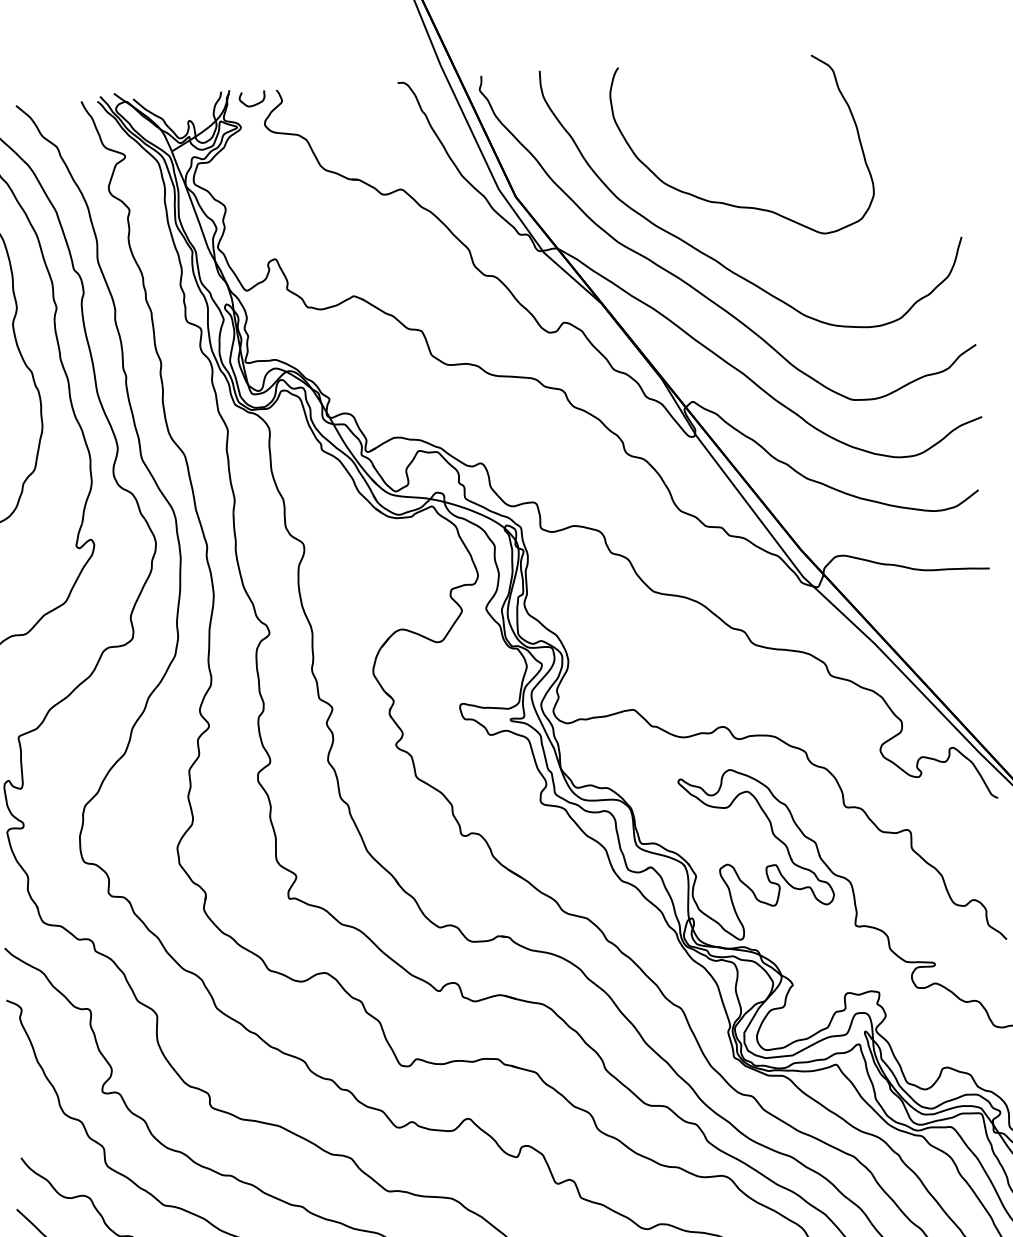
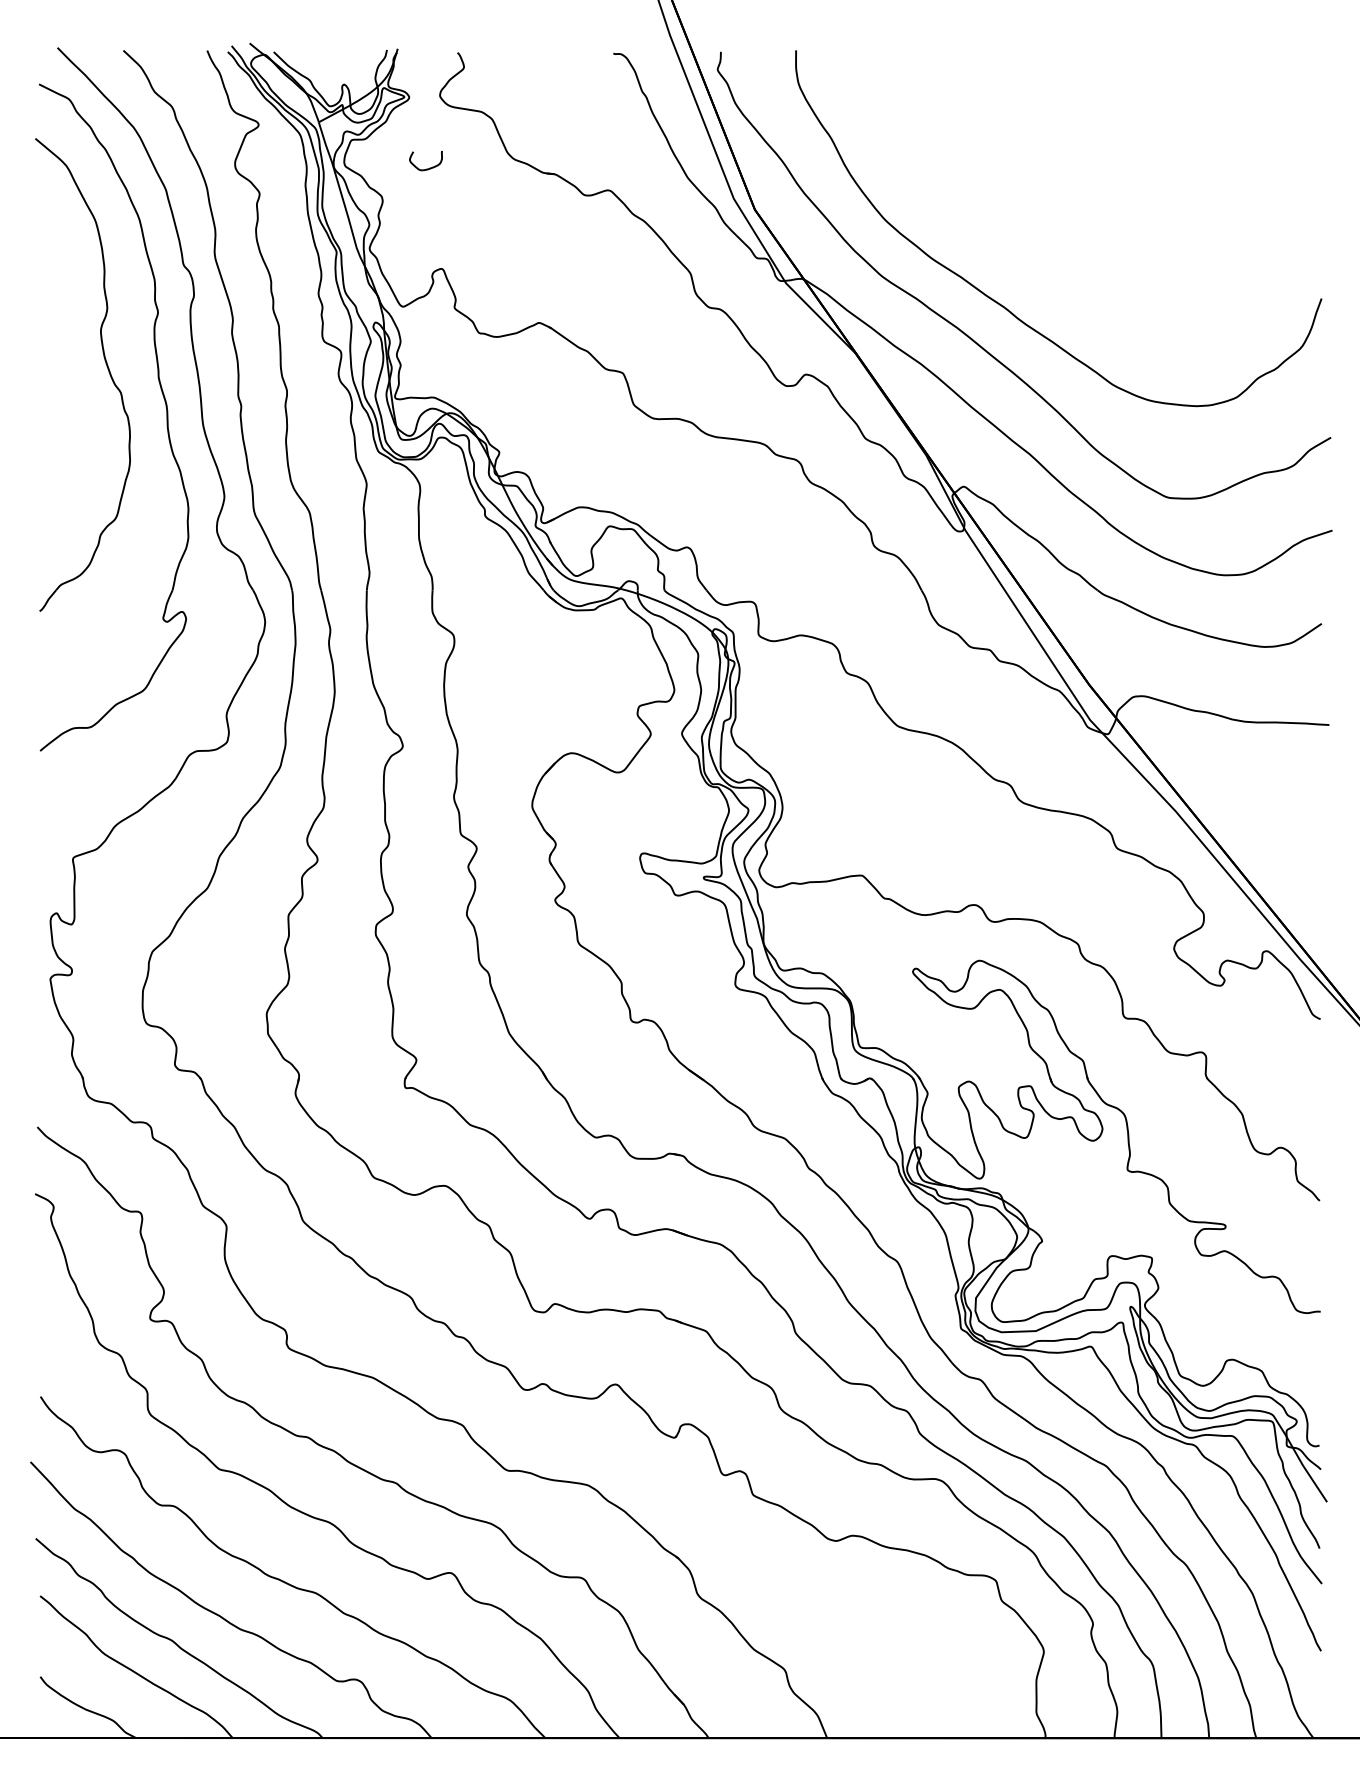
curve: (255, 103) -> (429, 167), moved
curve: (728, 203) -> (1026, 236), removed

